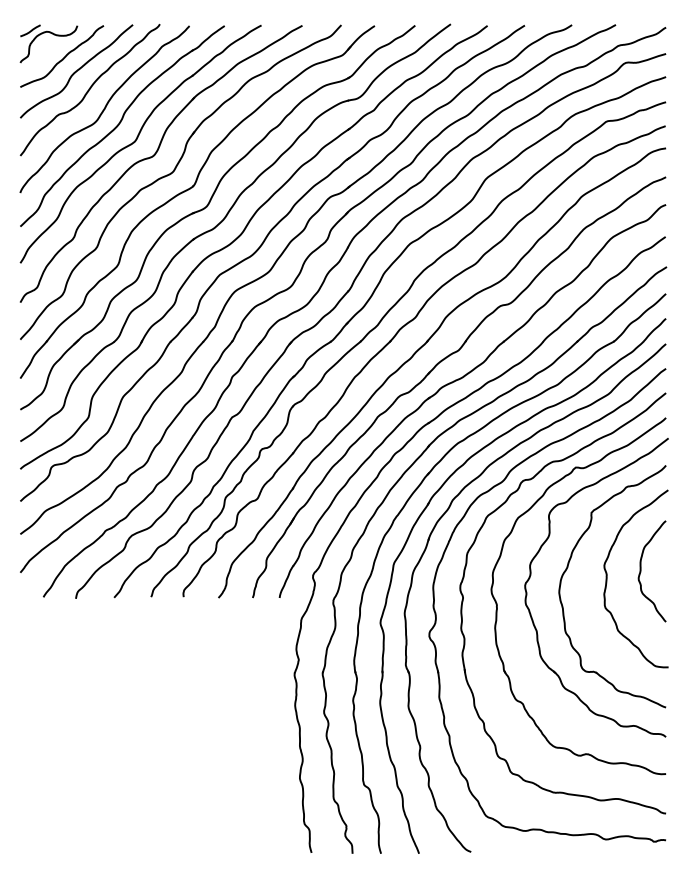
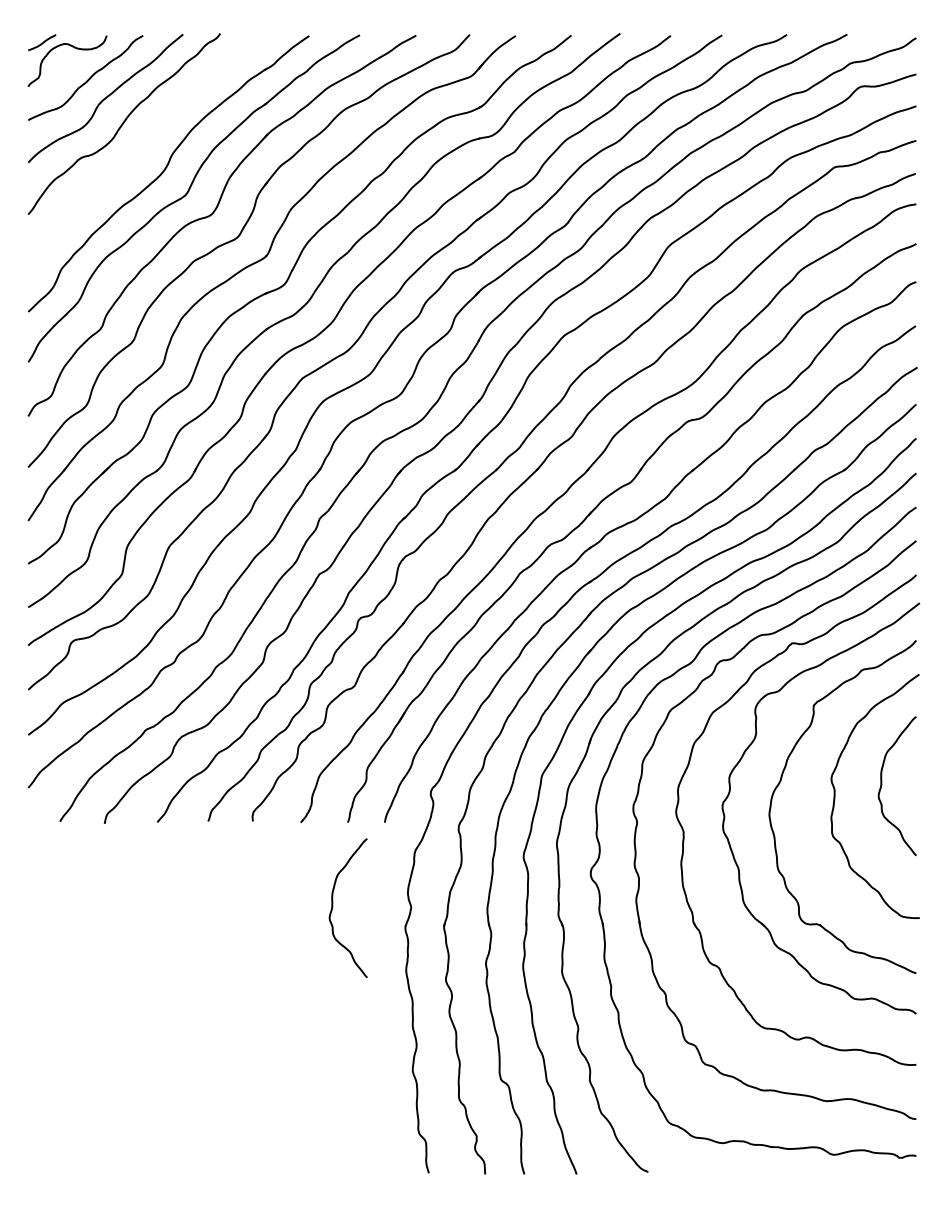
curve: (104, 109) -> (144, 150), removed
curve: (242, 659) -> (333, 907), added

